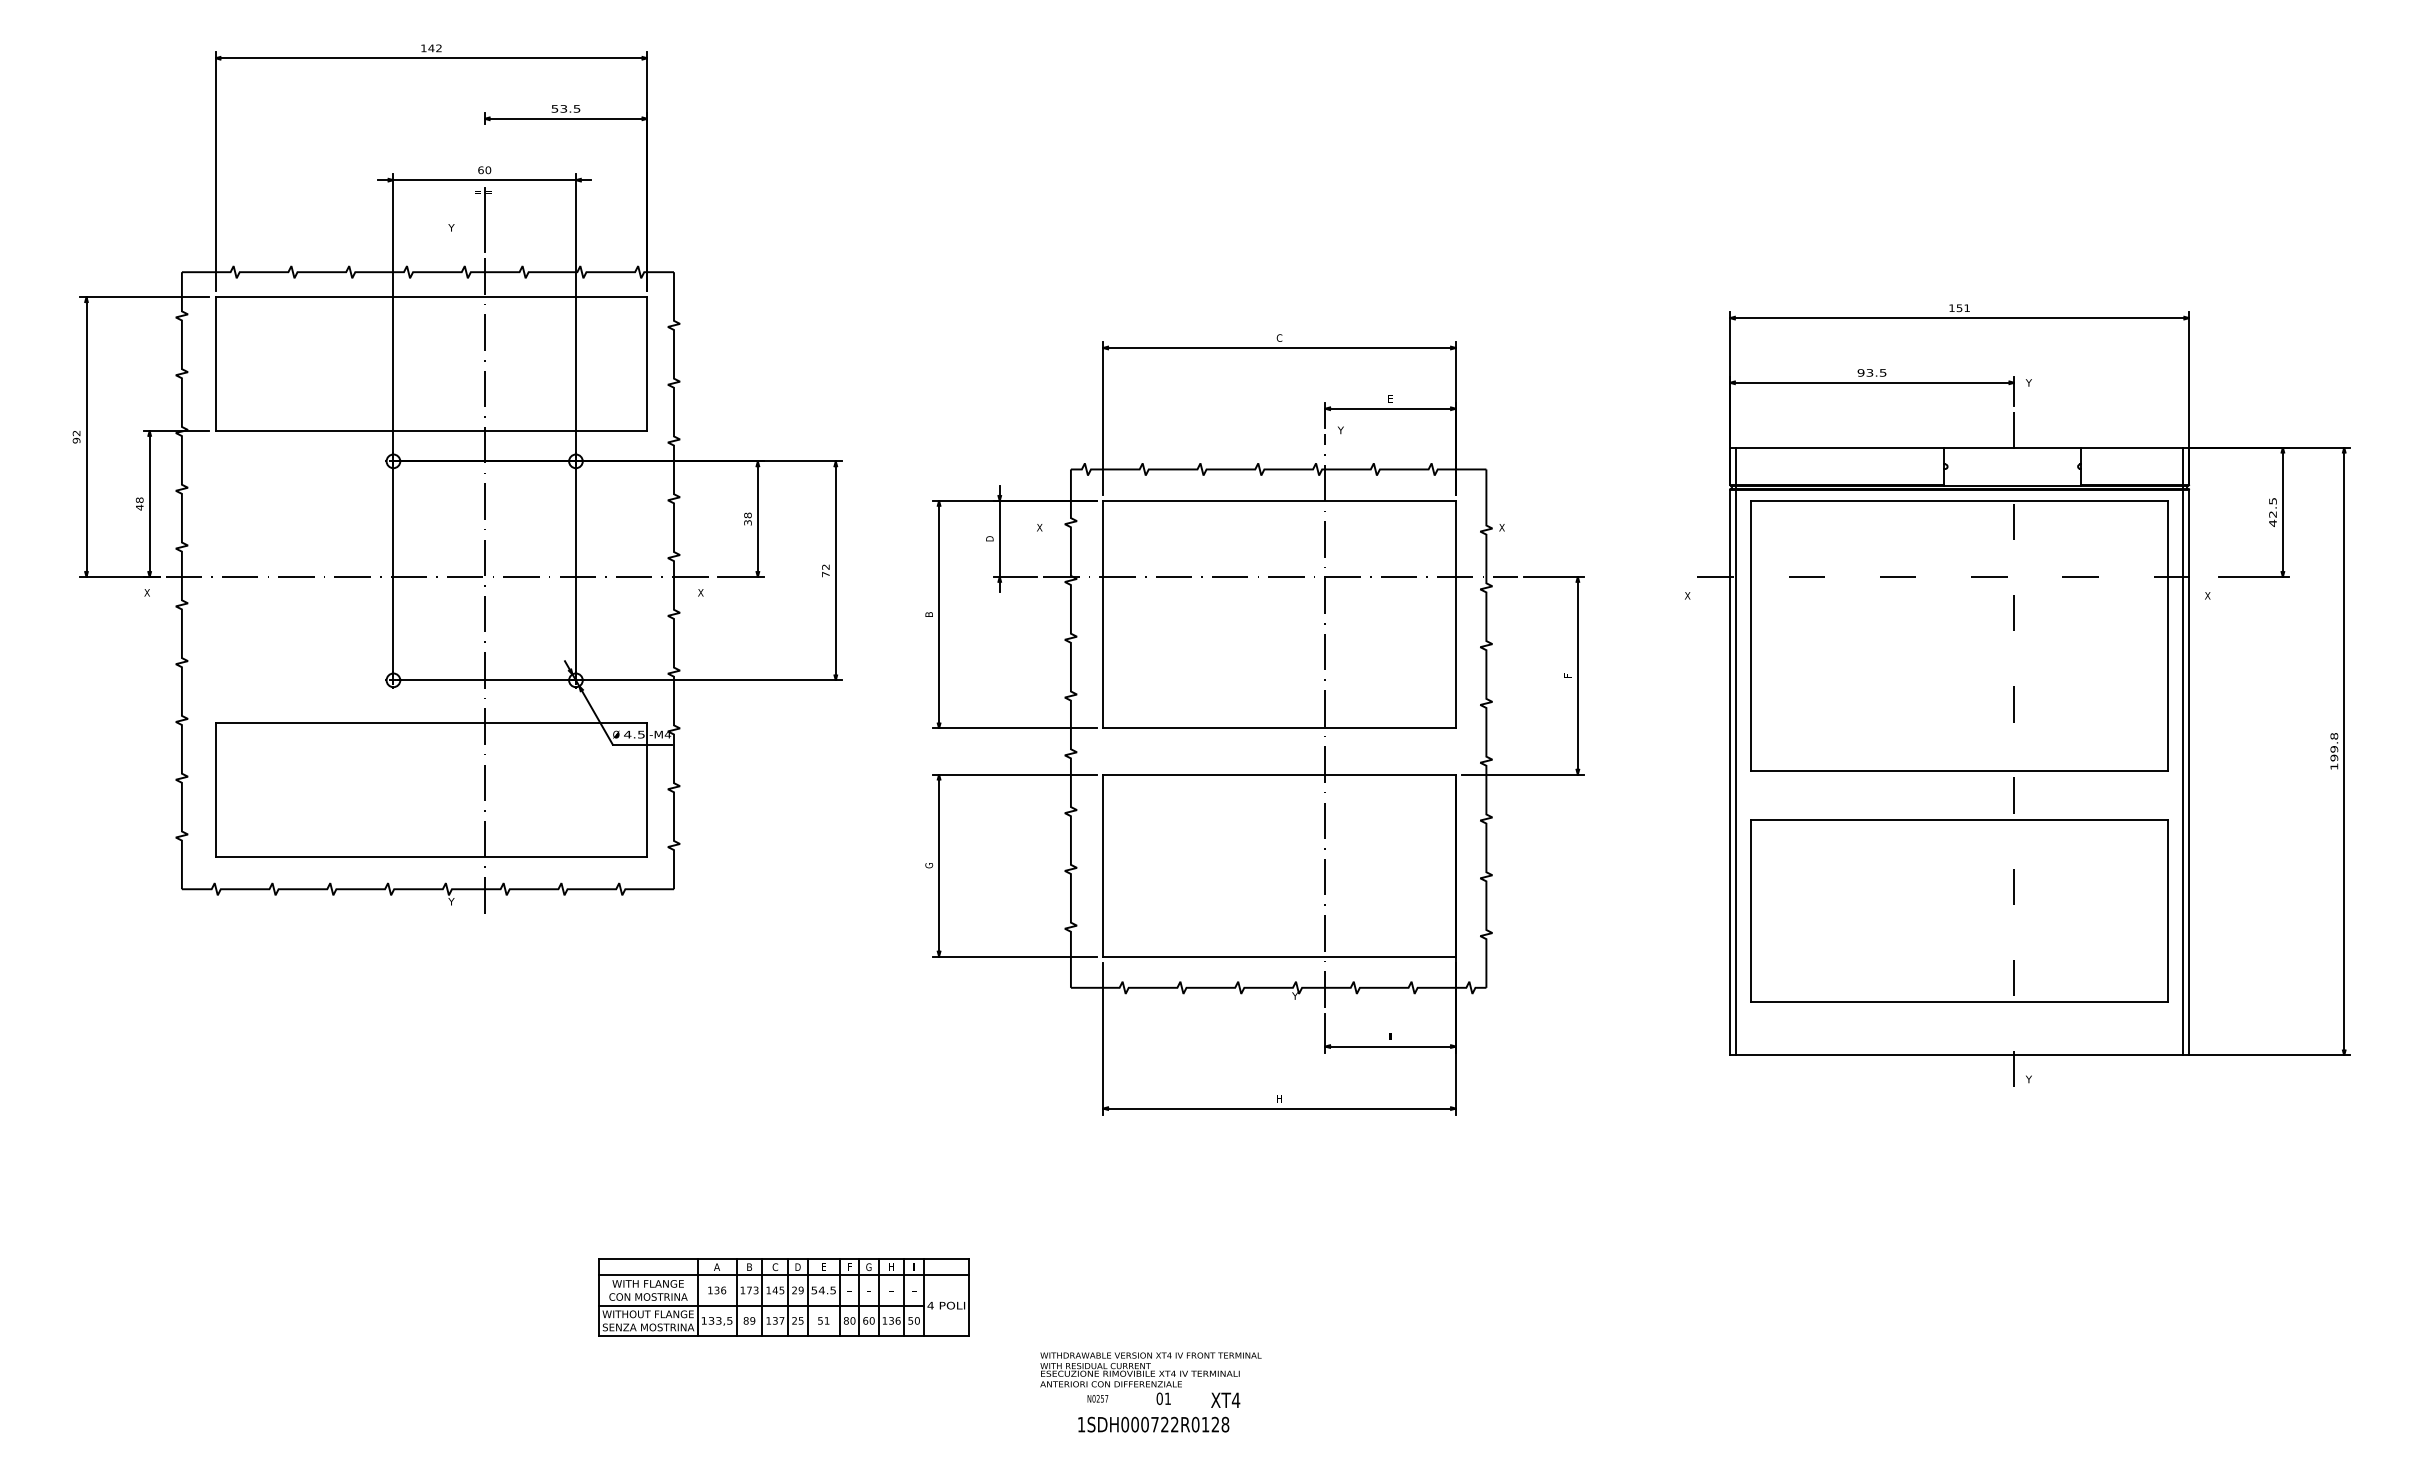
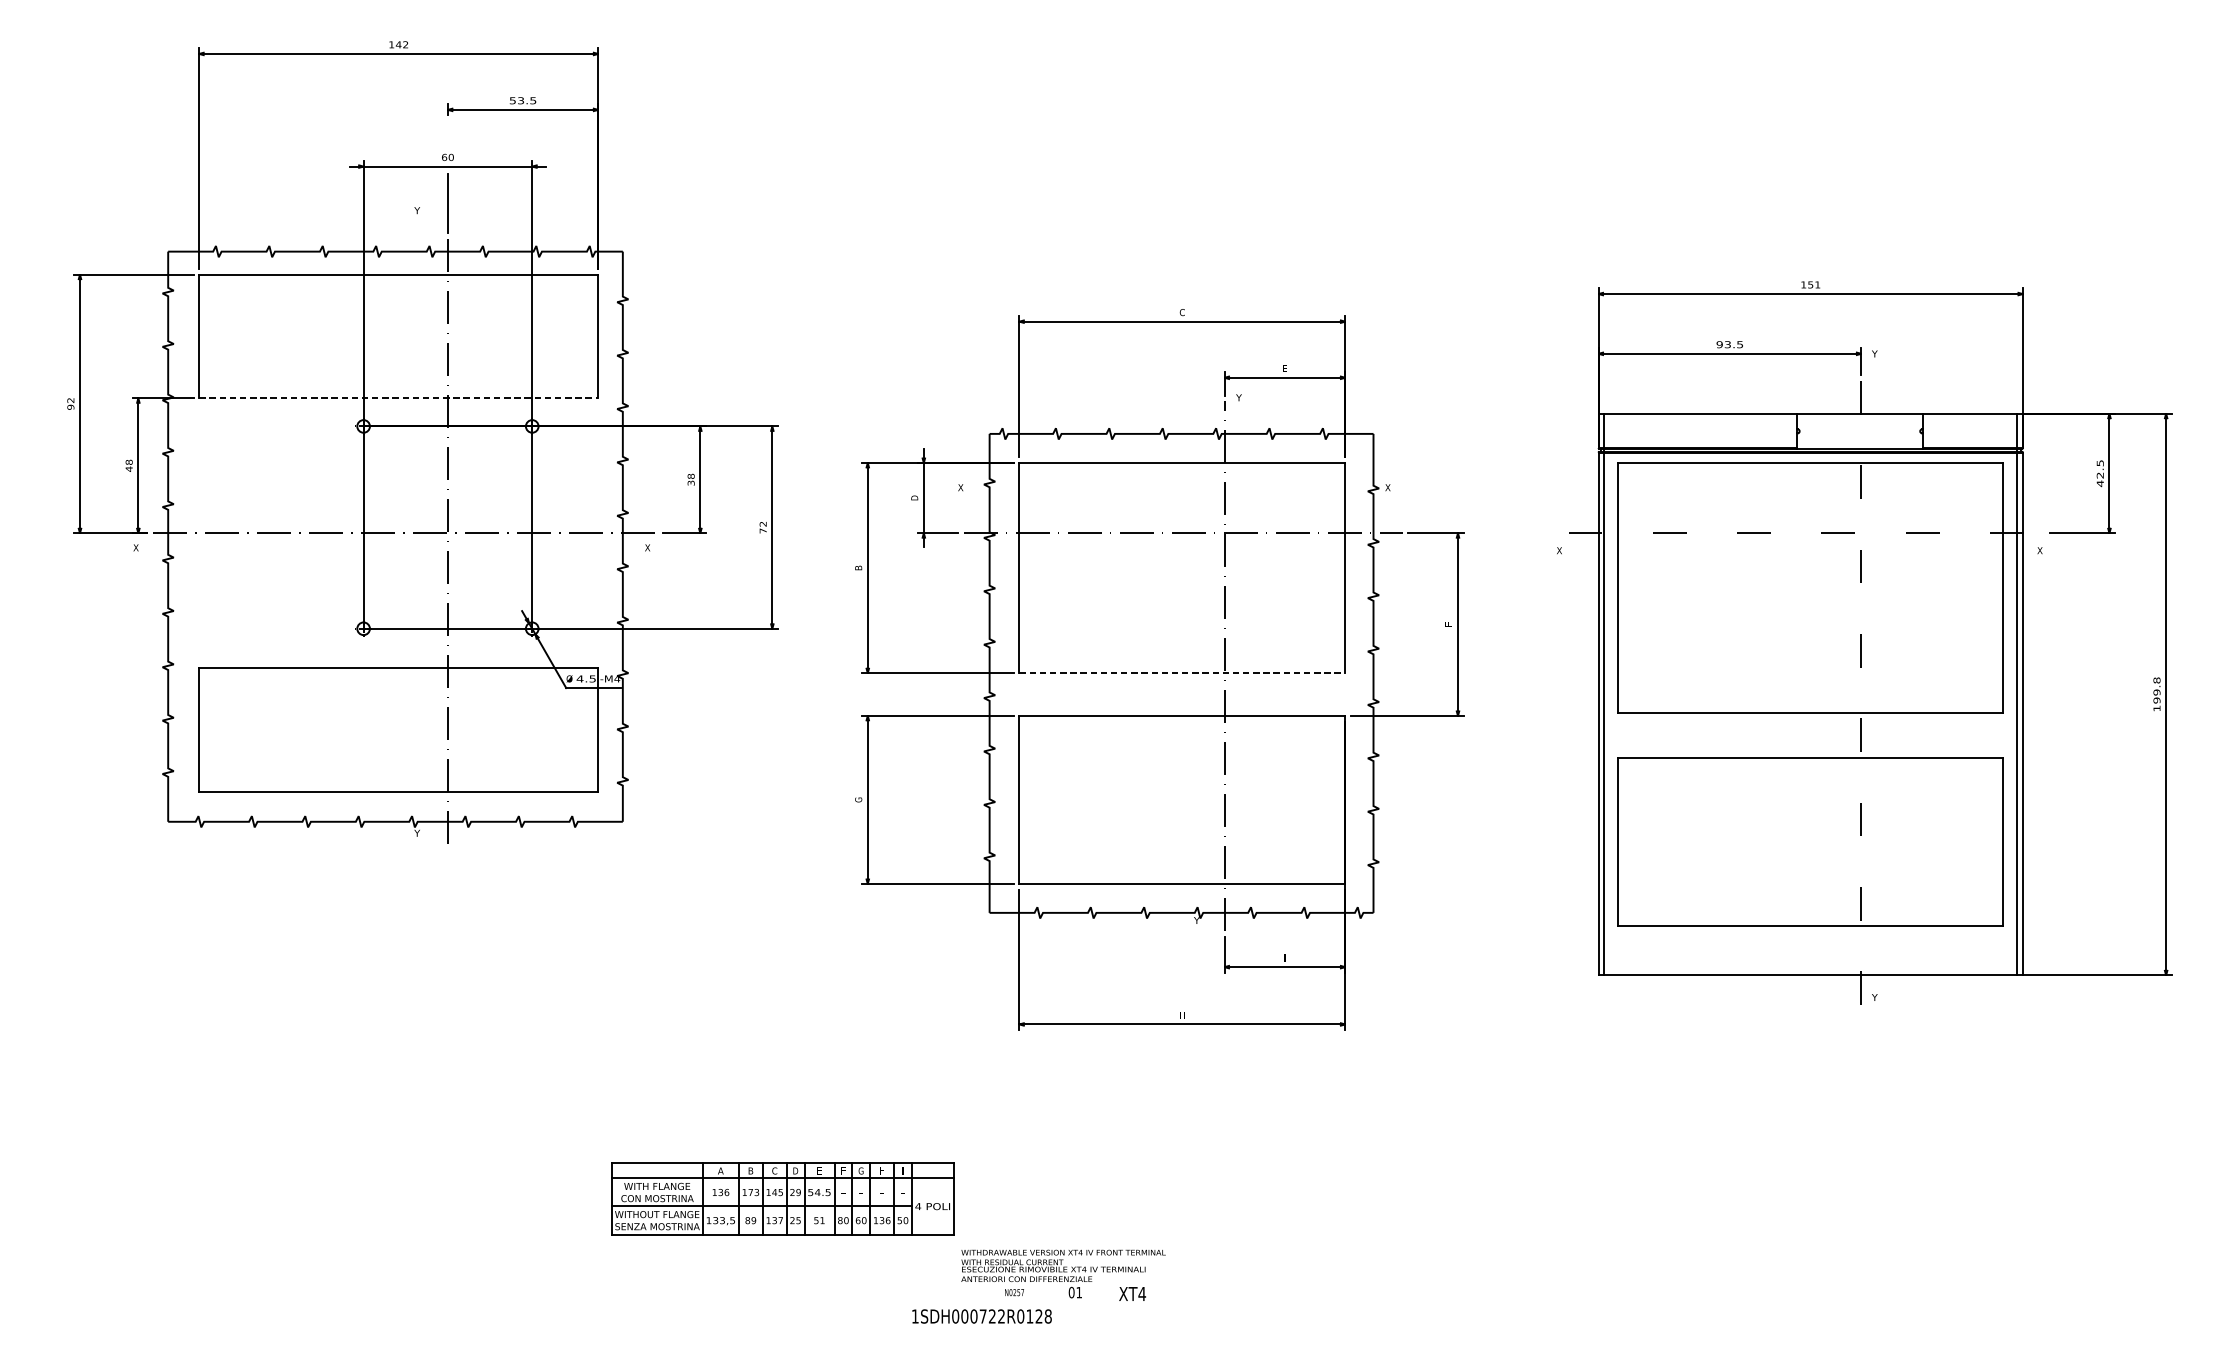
line: (431, 430) -> (398, 397), solid -> dashed
line: (1280, 728) -> (1183, 673), solid -> dashed
part: (783, 1297) -> (782, 1199), moved
text: (1153, 1424) -> (981, 1316), moved

